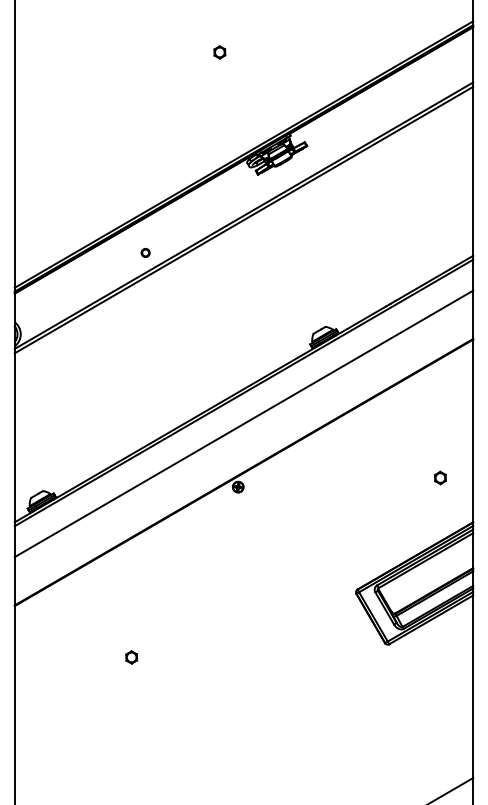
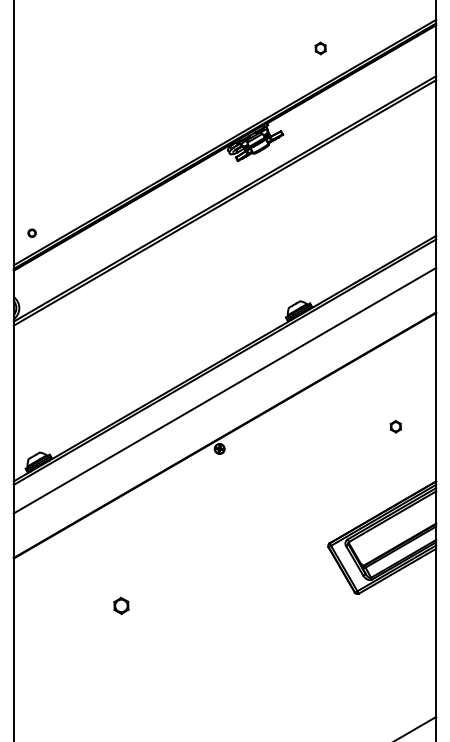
part: (219, 52) -> (320, 48), moved
part: (145, 252) -> (31, 232), moved
part: (440, 477) -> (395, 426), moved
part: (131, 657) -> (121, 605), size x1.4

